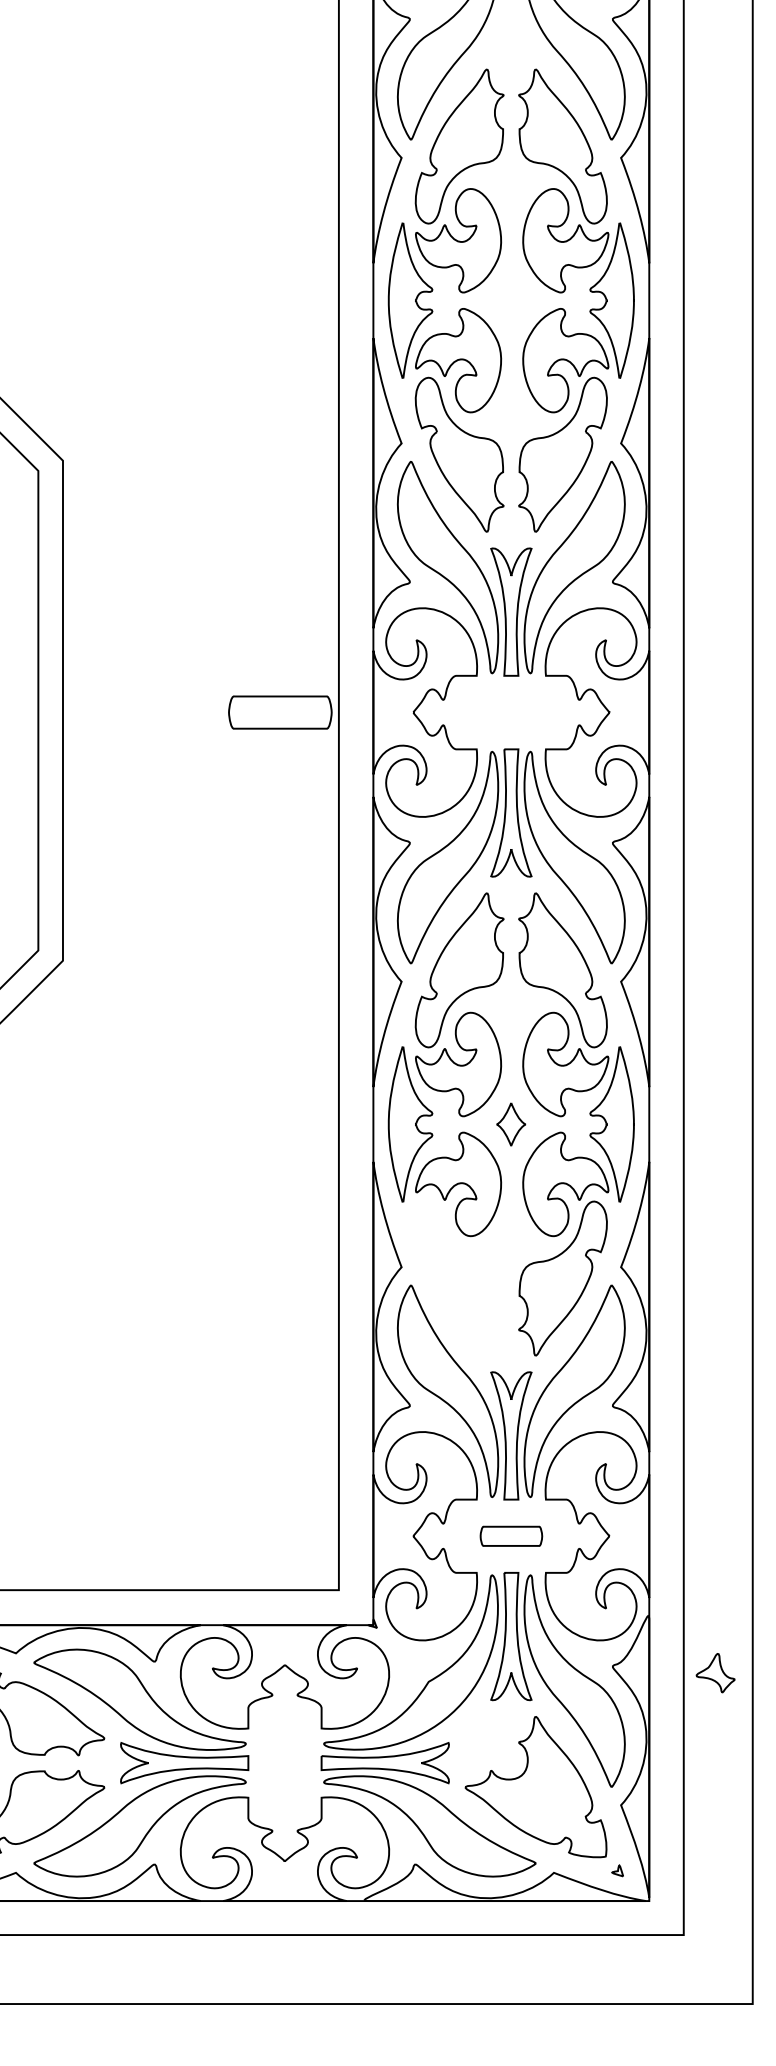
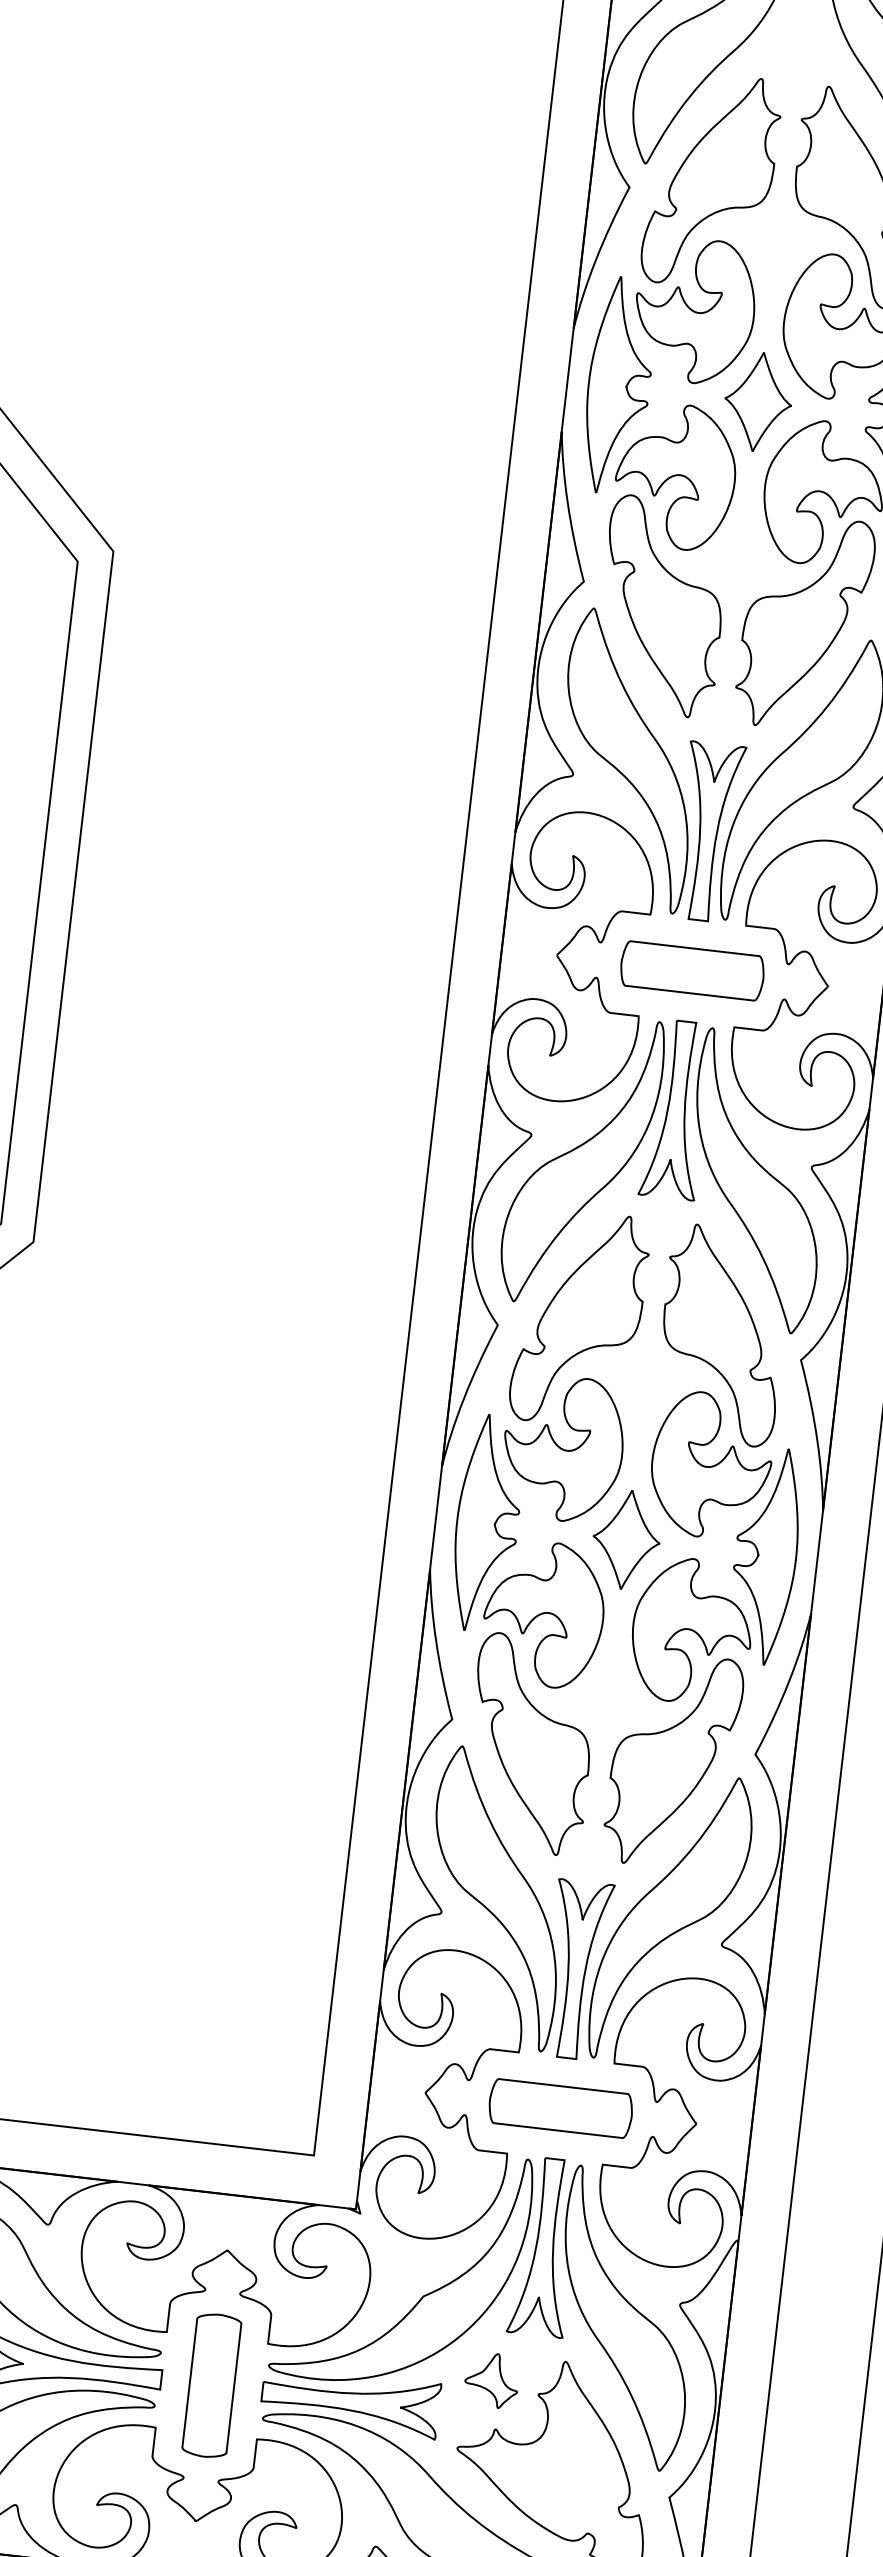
part: (510, 300) -> (757, 401), added
part: (280, 712) -> (692, 970), moved
part: (510, 1124) -> (625, 1539), size x1.67
part: (459, 1278) -> (530, 1744), added
part: (511, 1536) -> (560, 2108), size x1.67
part: (715, 1673) -> (491, 2380), moved
part: (284, 1762) -> (211, 2384), added

